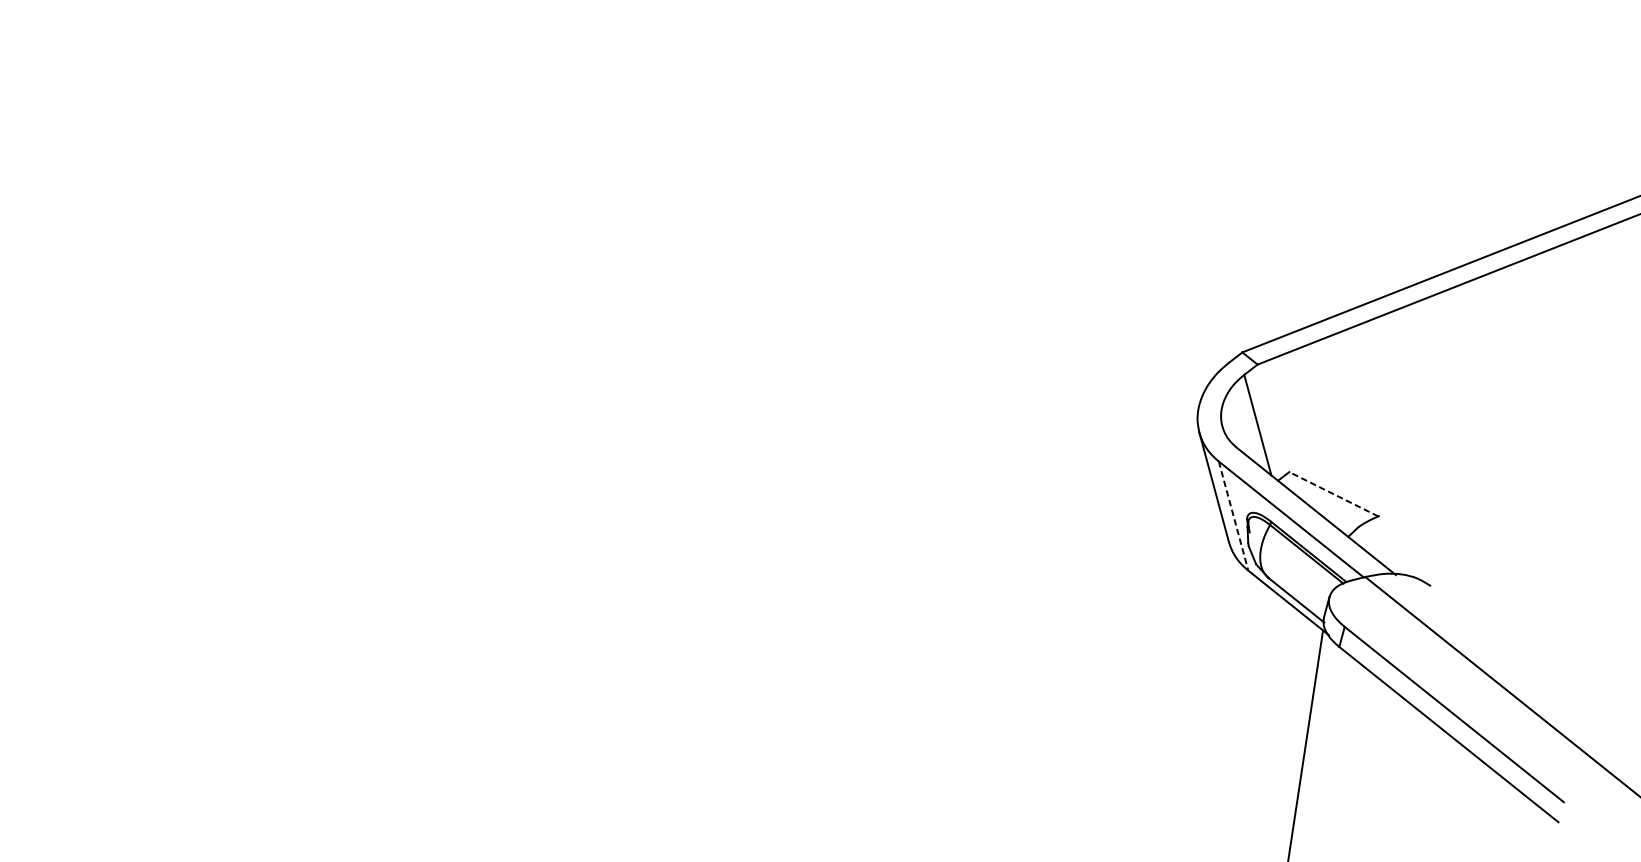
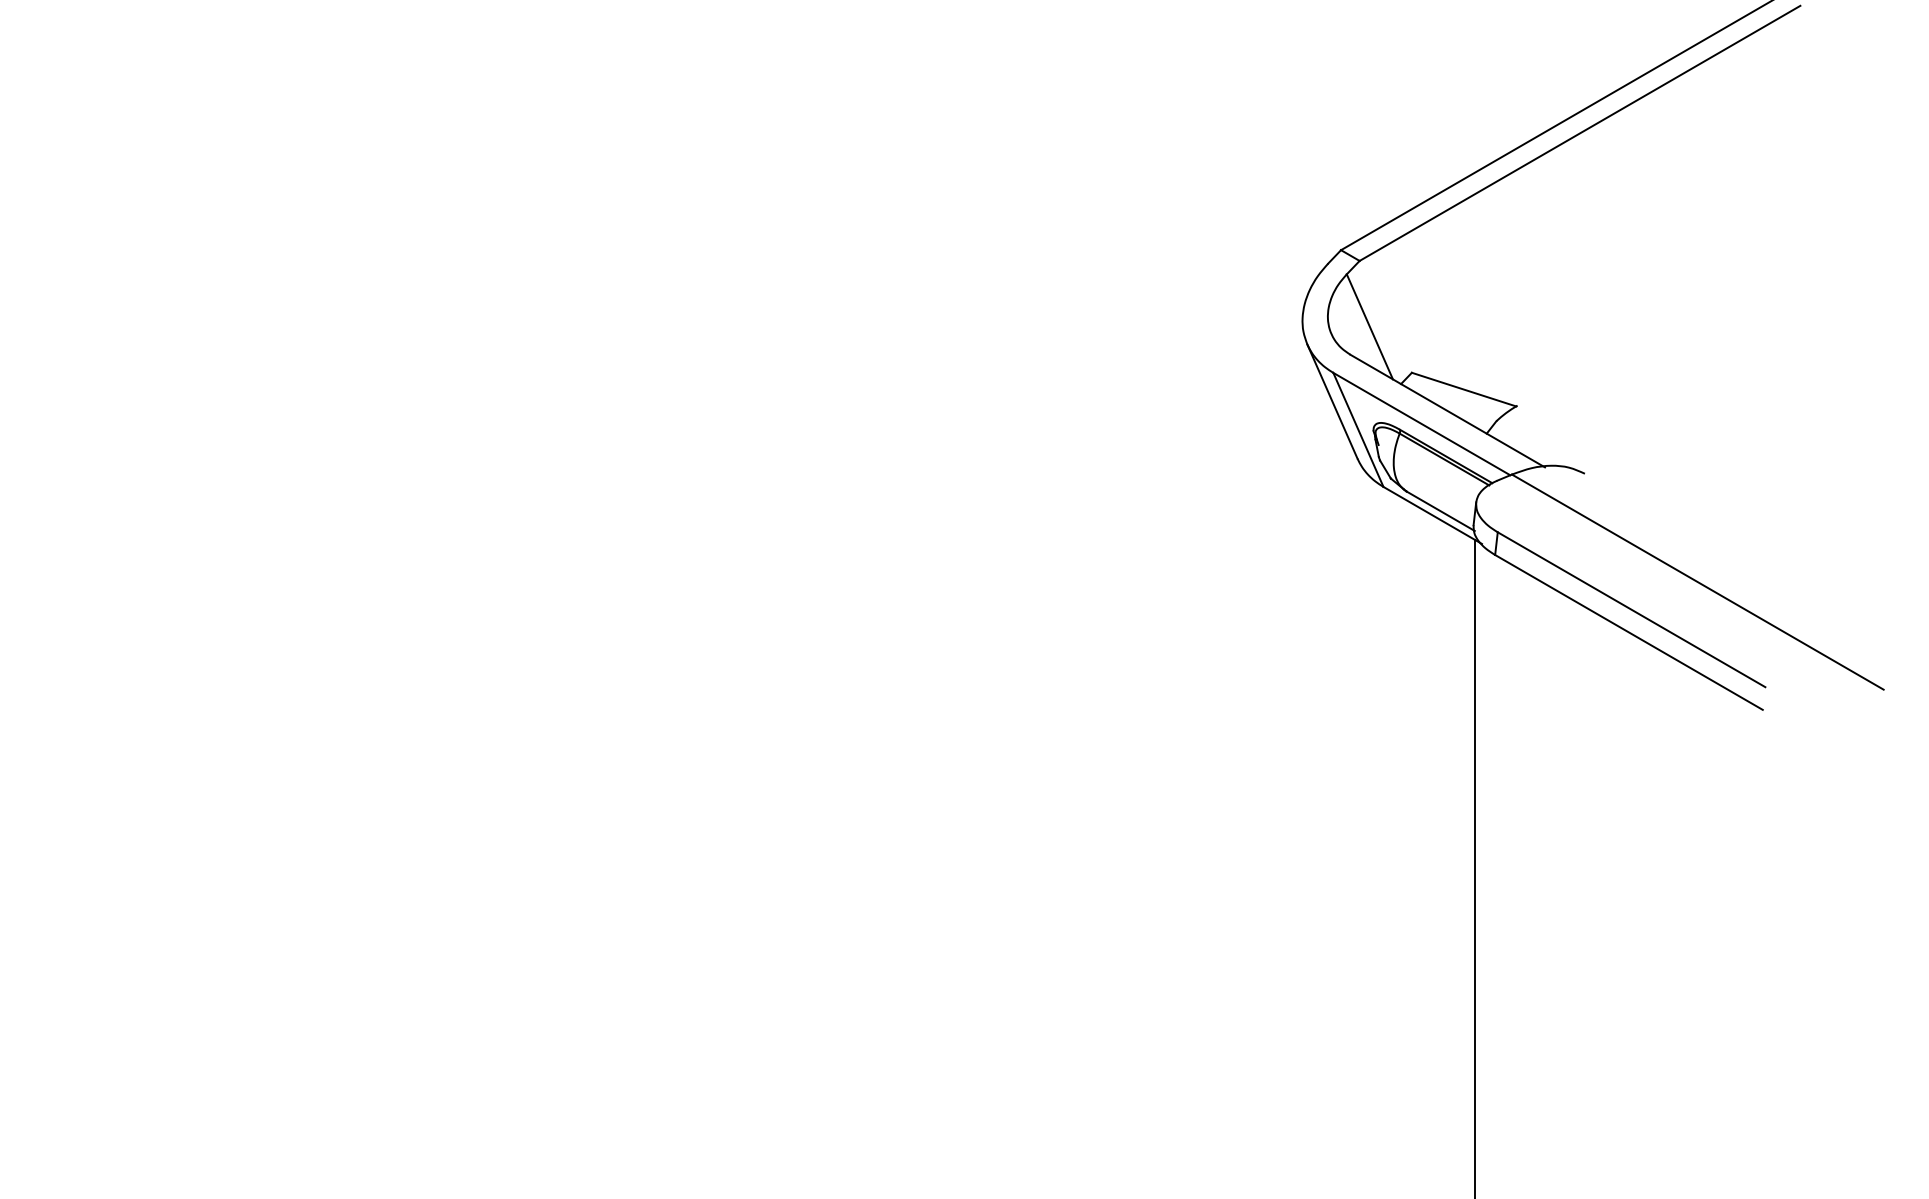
line: (1334, 494) -> (1464, 389), dashed -> solid
line: (1233, 516) -> (1358, 430), dashed -> solid

